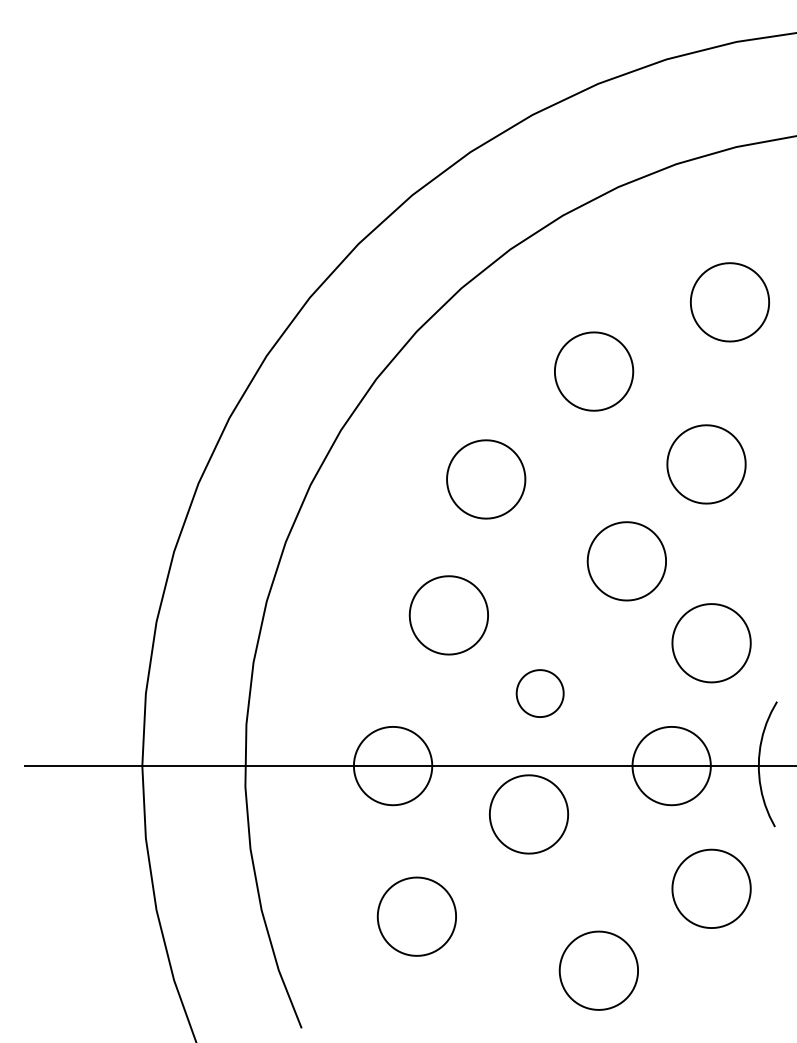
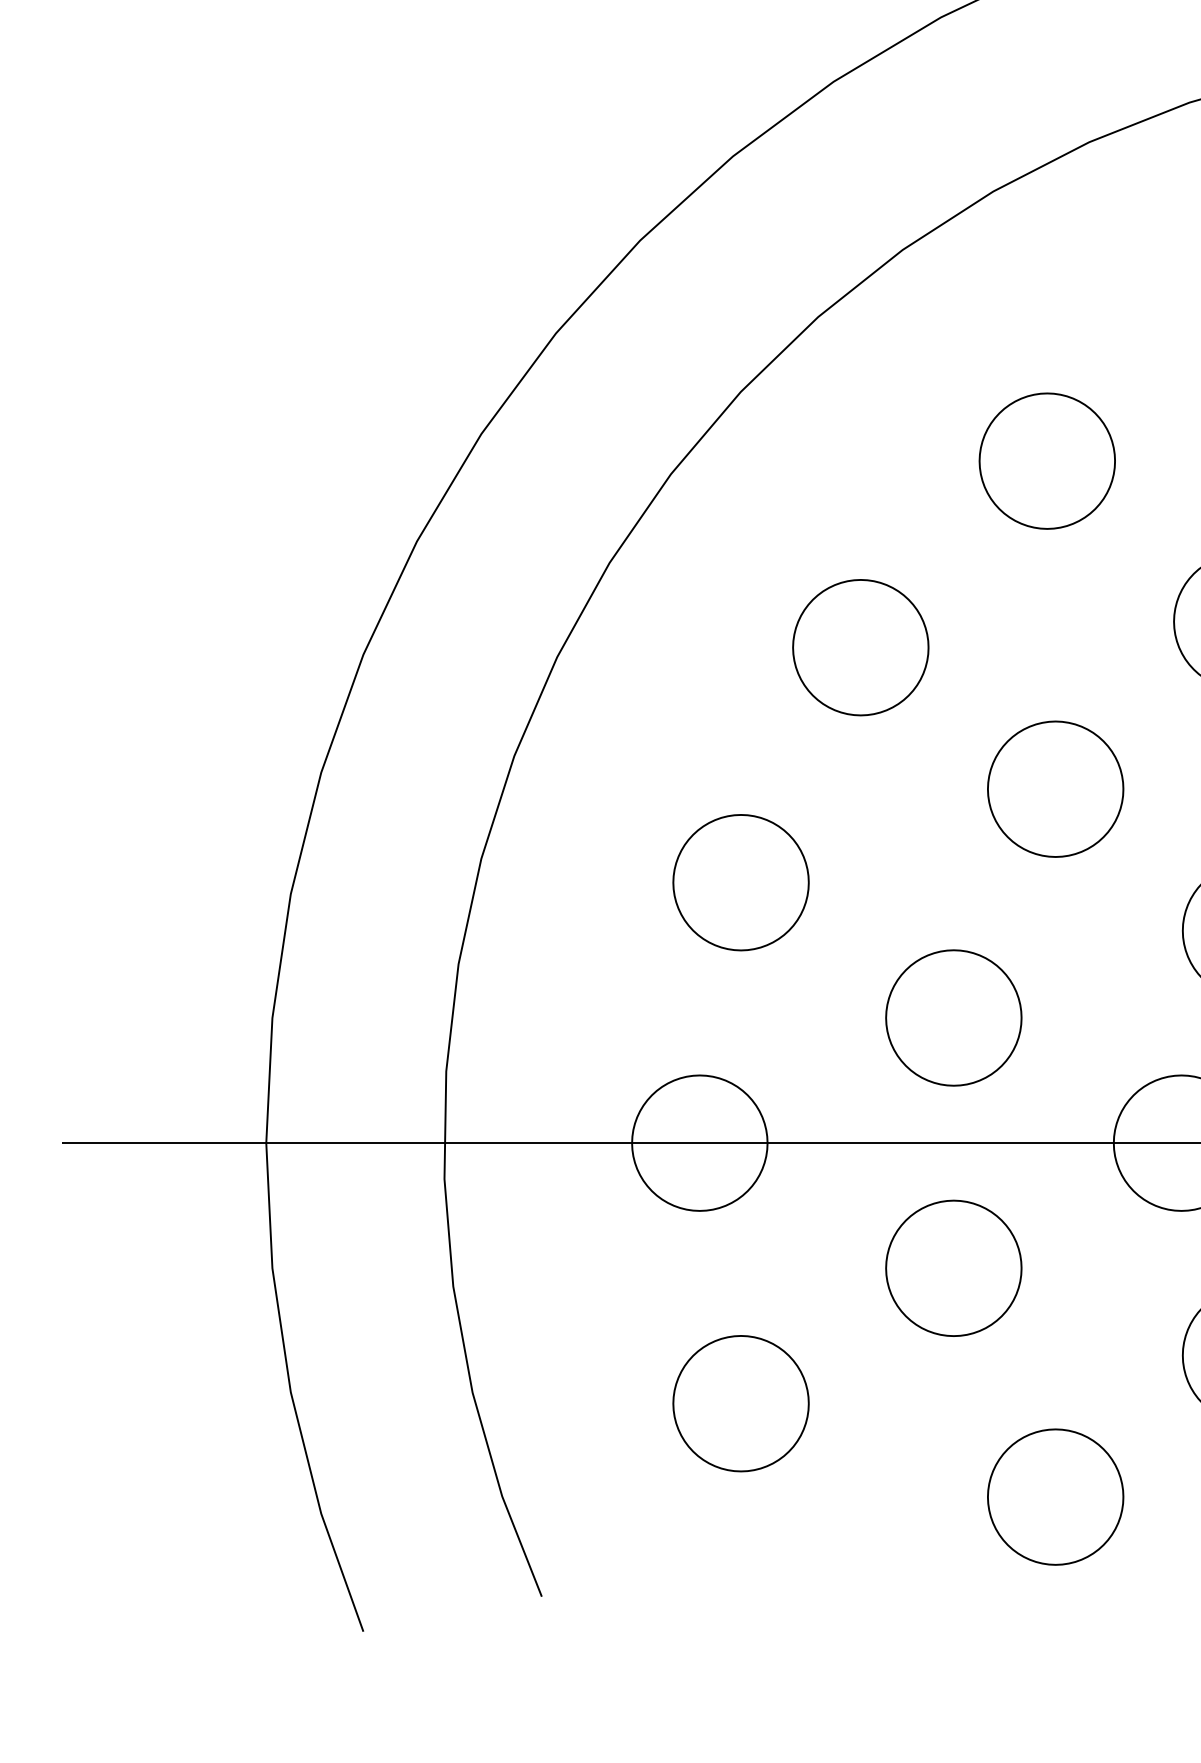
part: (626, 561) -> (1054, 789), moved
part: (448, 615) -> (740, 882), moved
part: (540, 693) -> (954, 1017), size x1.67
part: (529, 814) -> (954, 1268), moved

